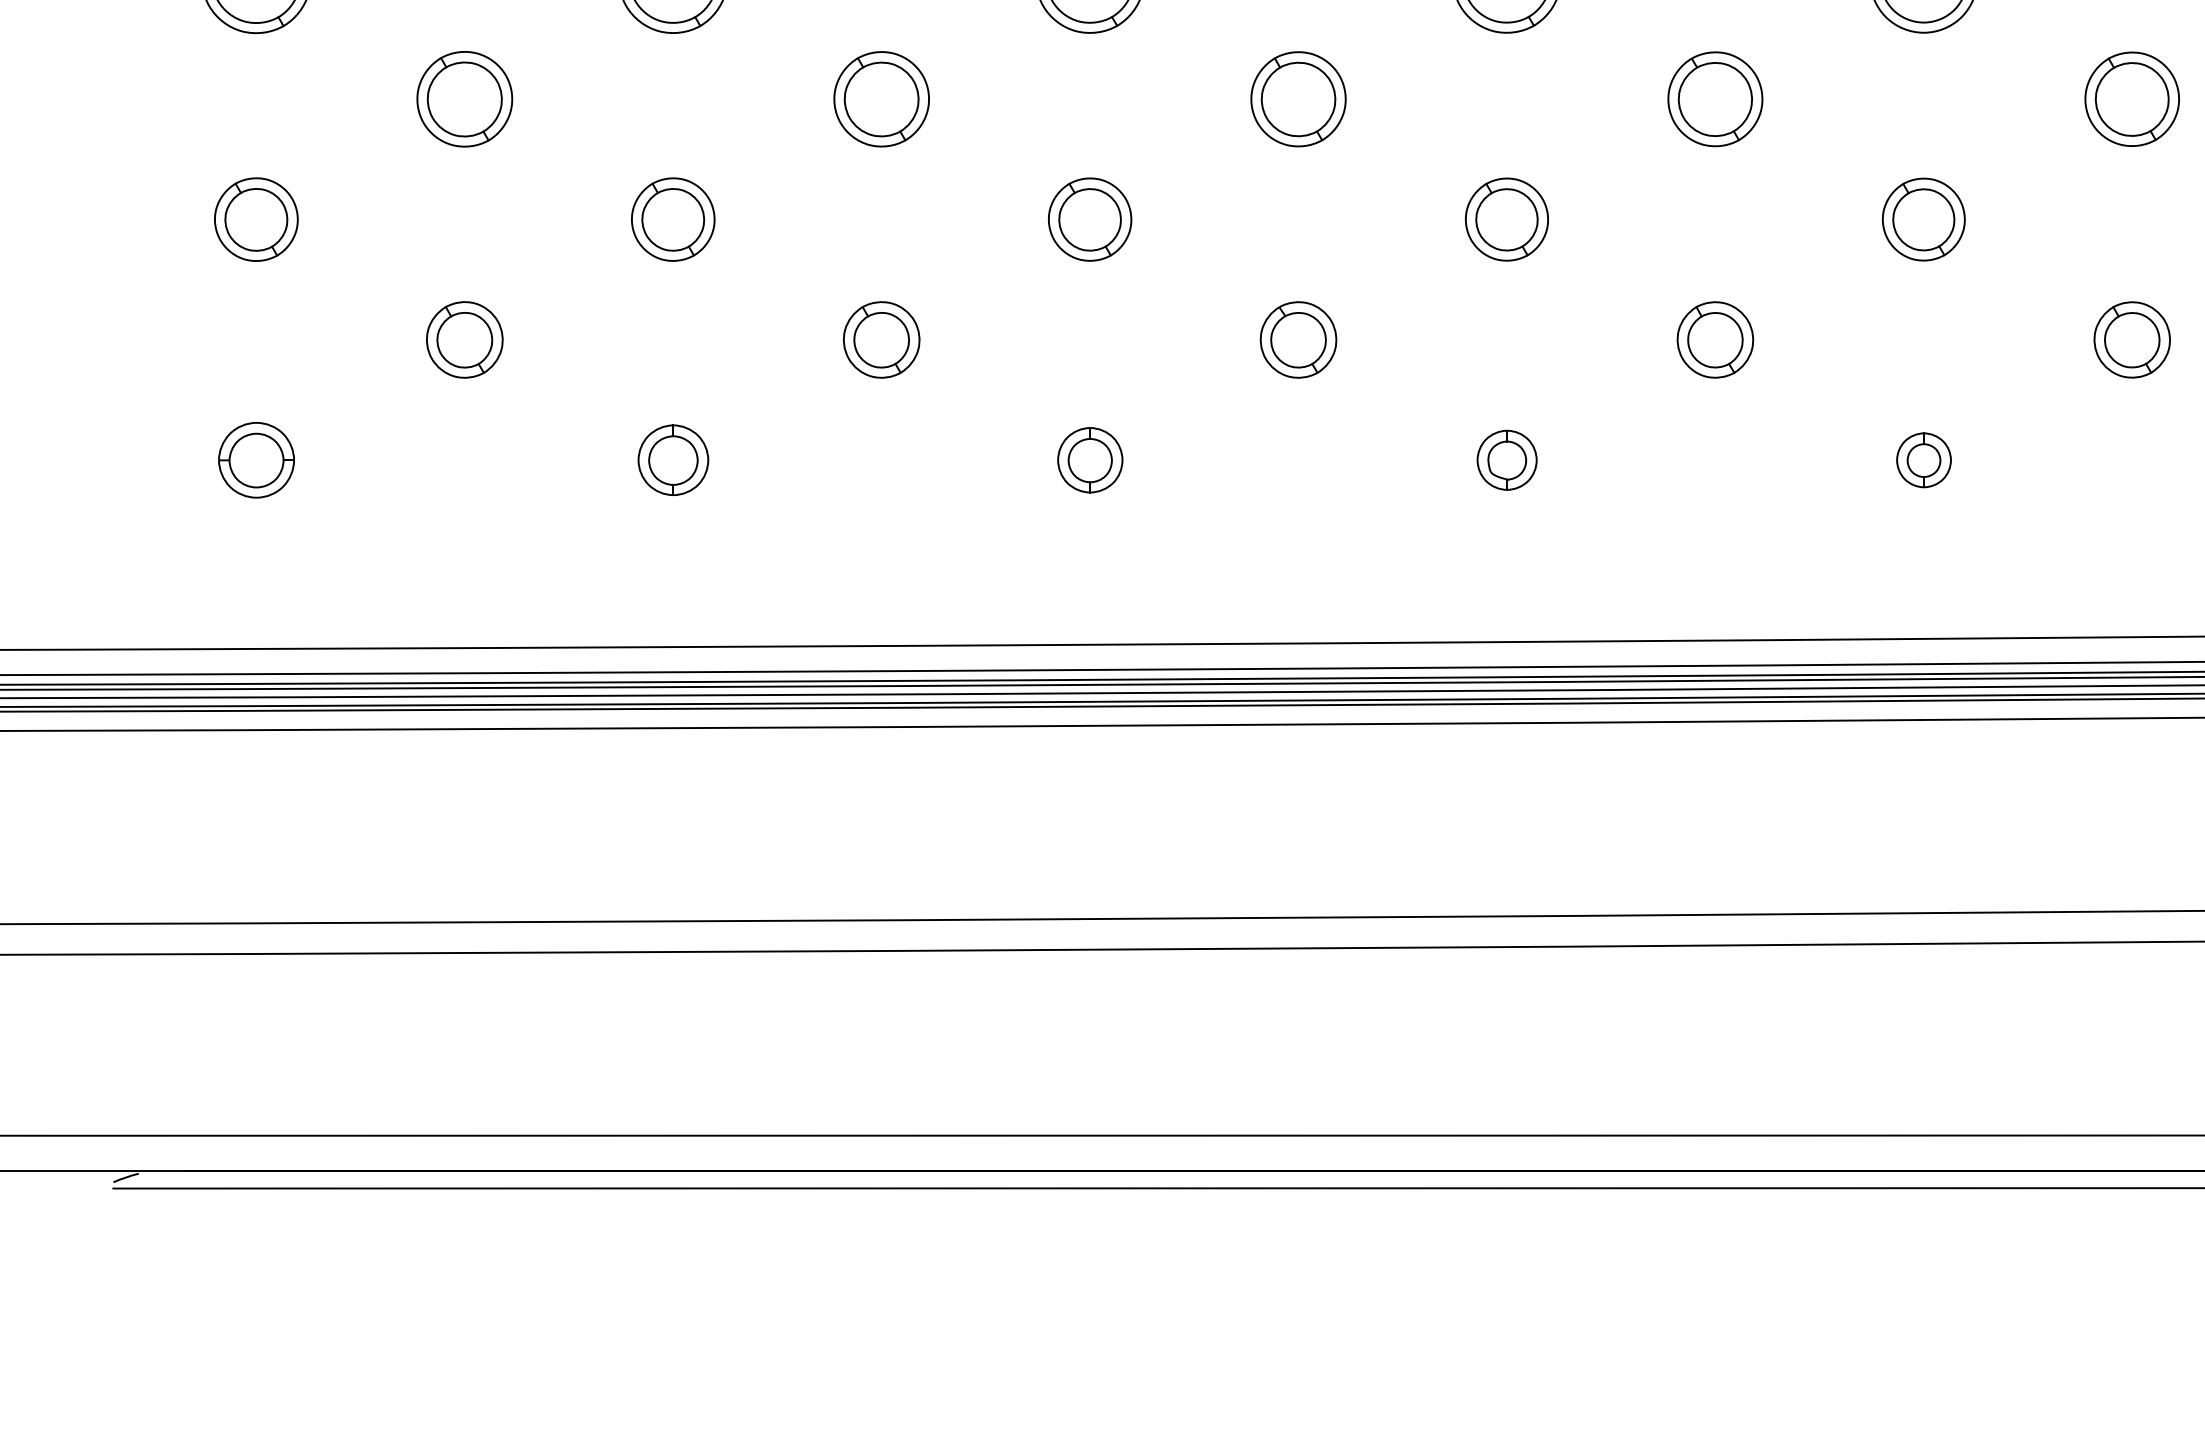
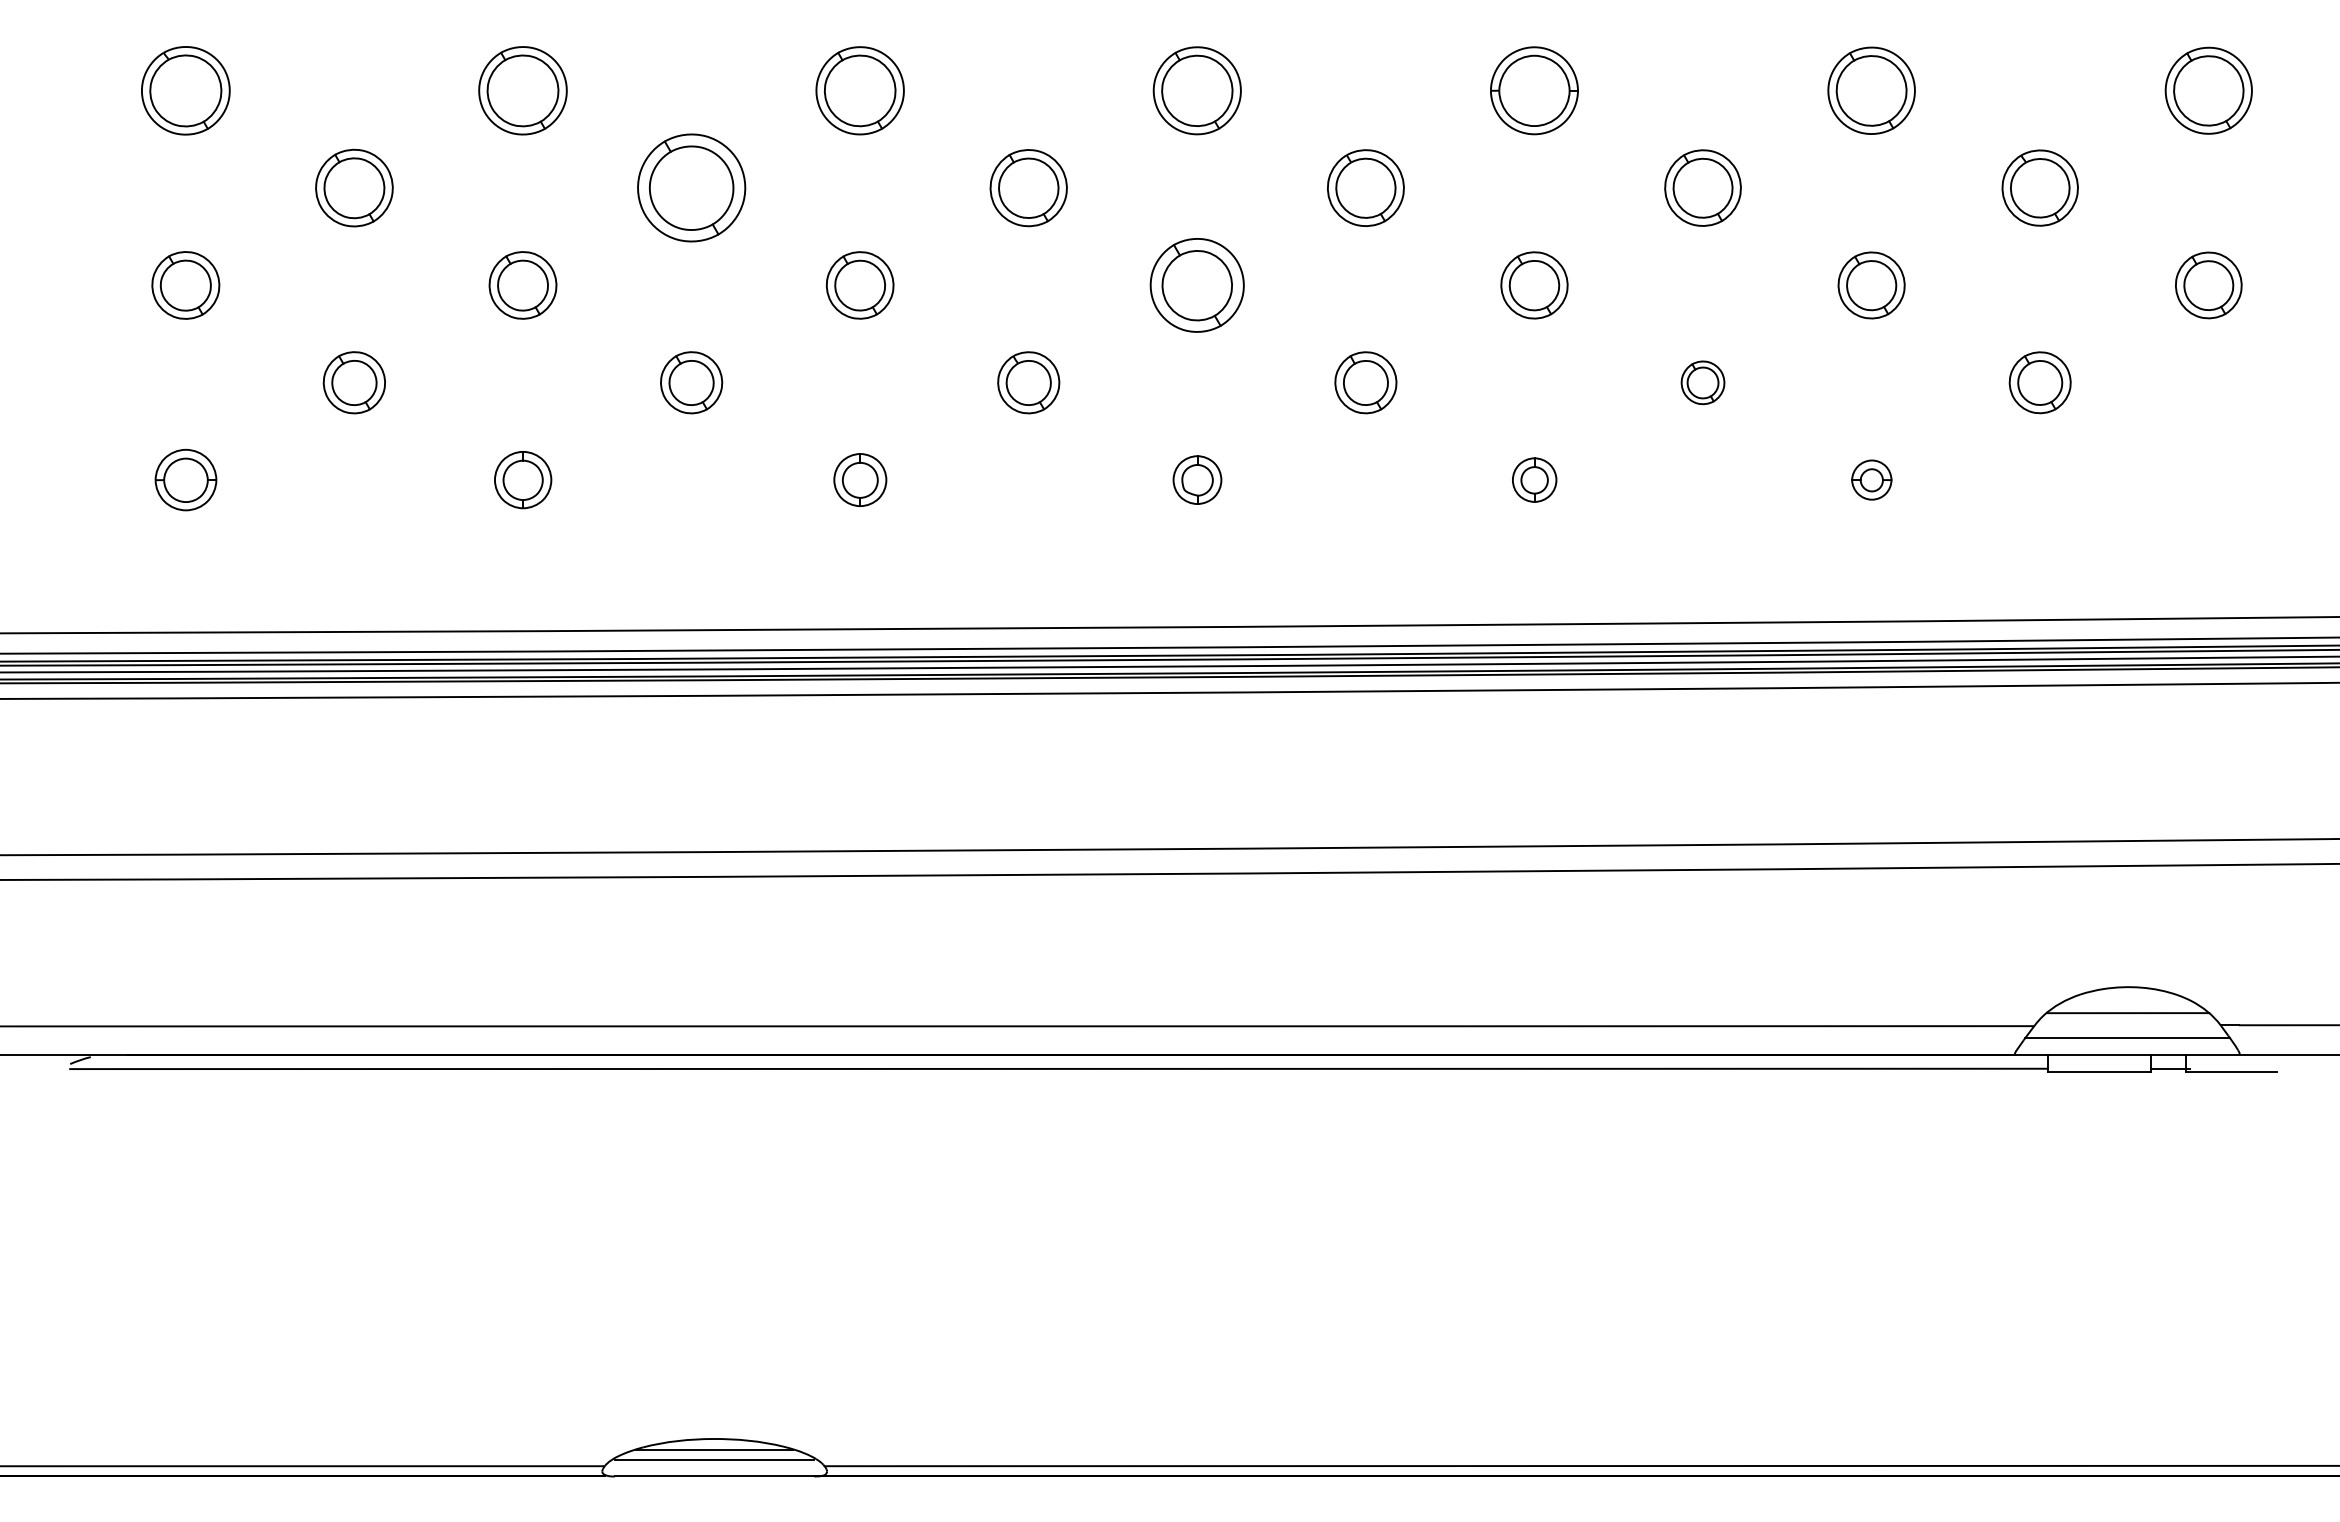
part: (881, 99) -> (691, 188), size x1.4
part: (1507, 219) -> (1197, 285), size x1.4
part: (2131, 339) -> (1702, 382), size x0.7

